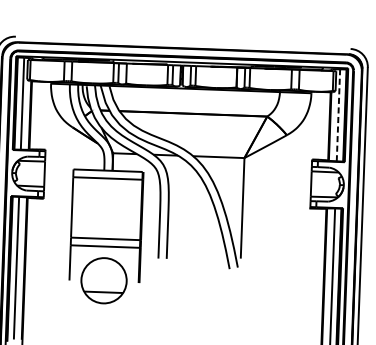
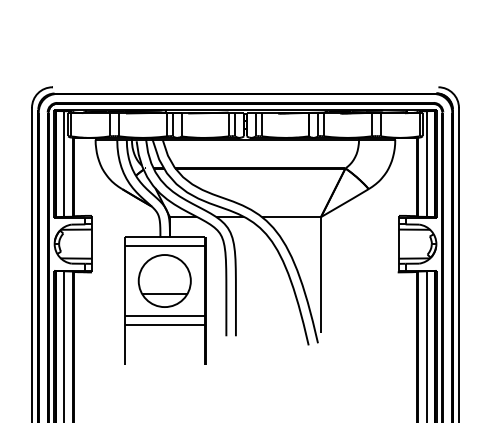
line: (338, 114) -> (427, 163), dashed -> solid
part: (103, 280) -> (164, 280), moved

